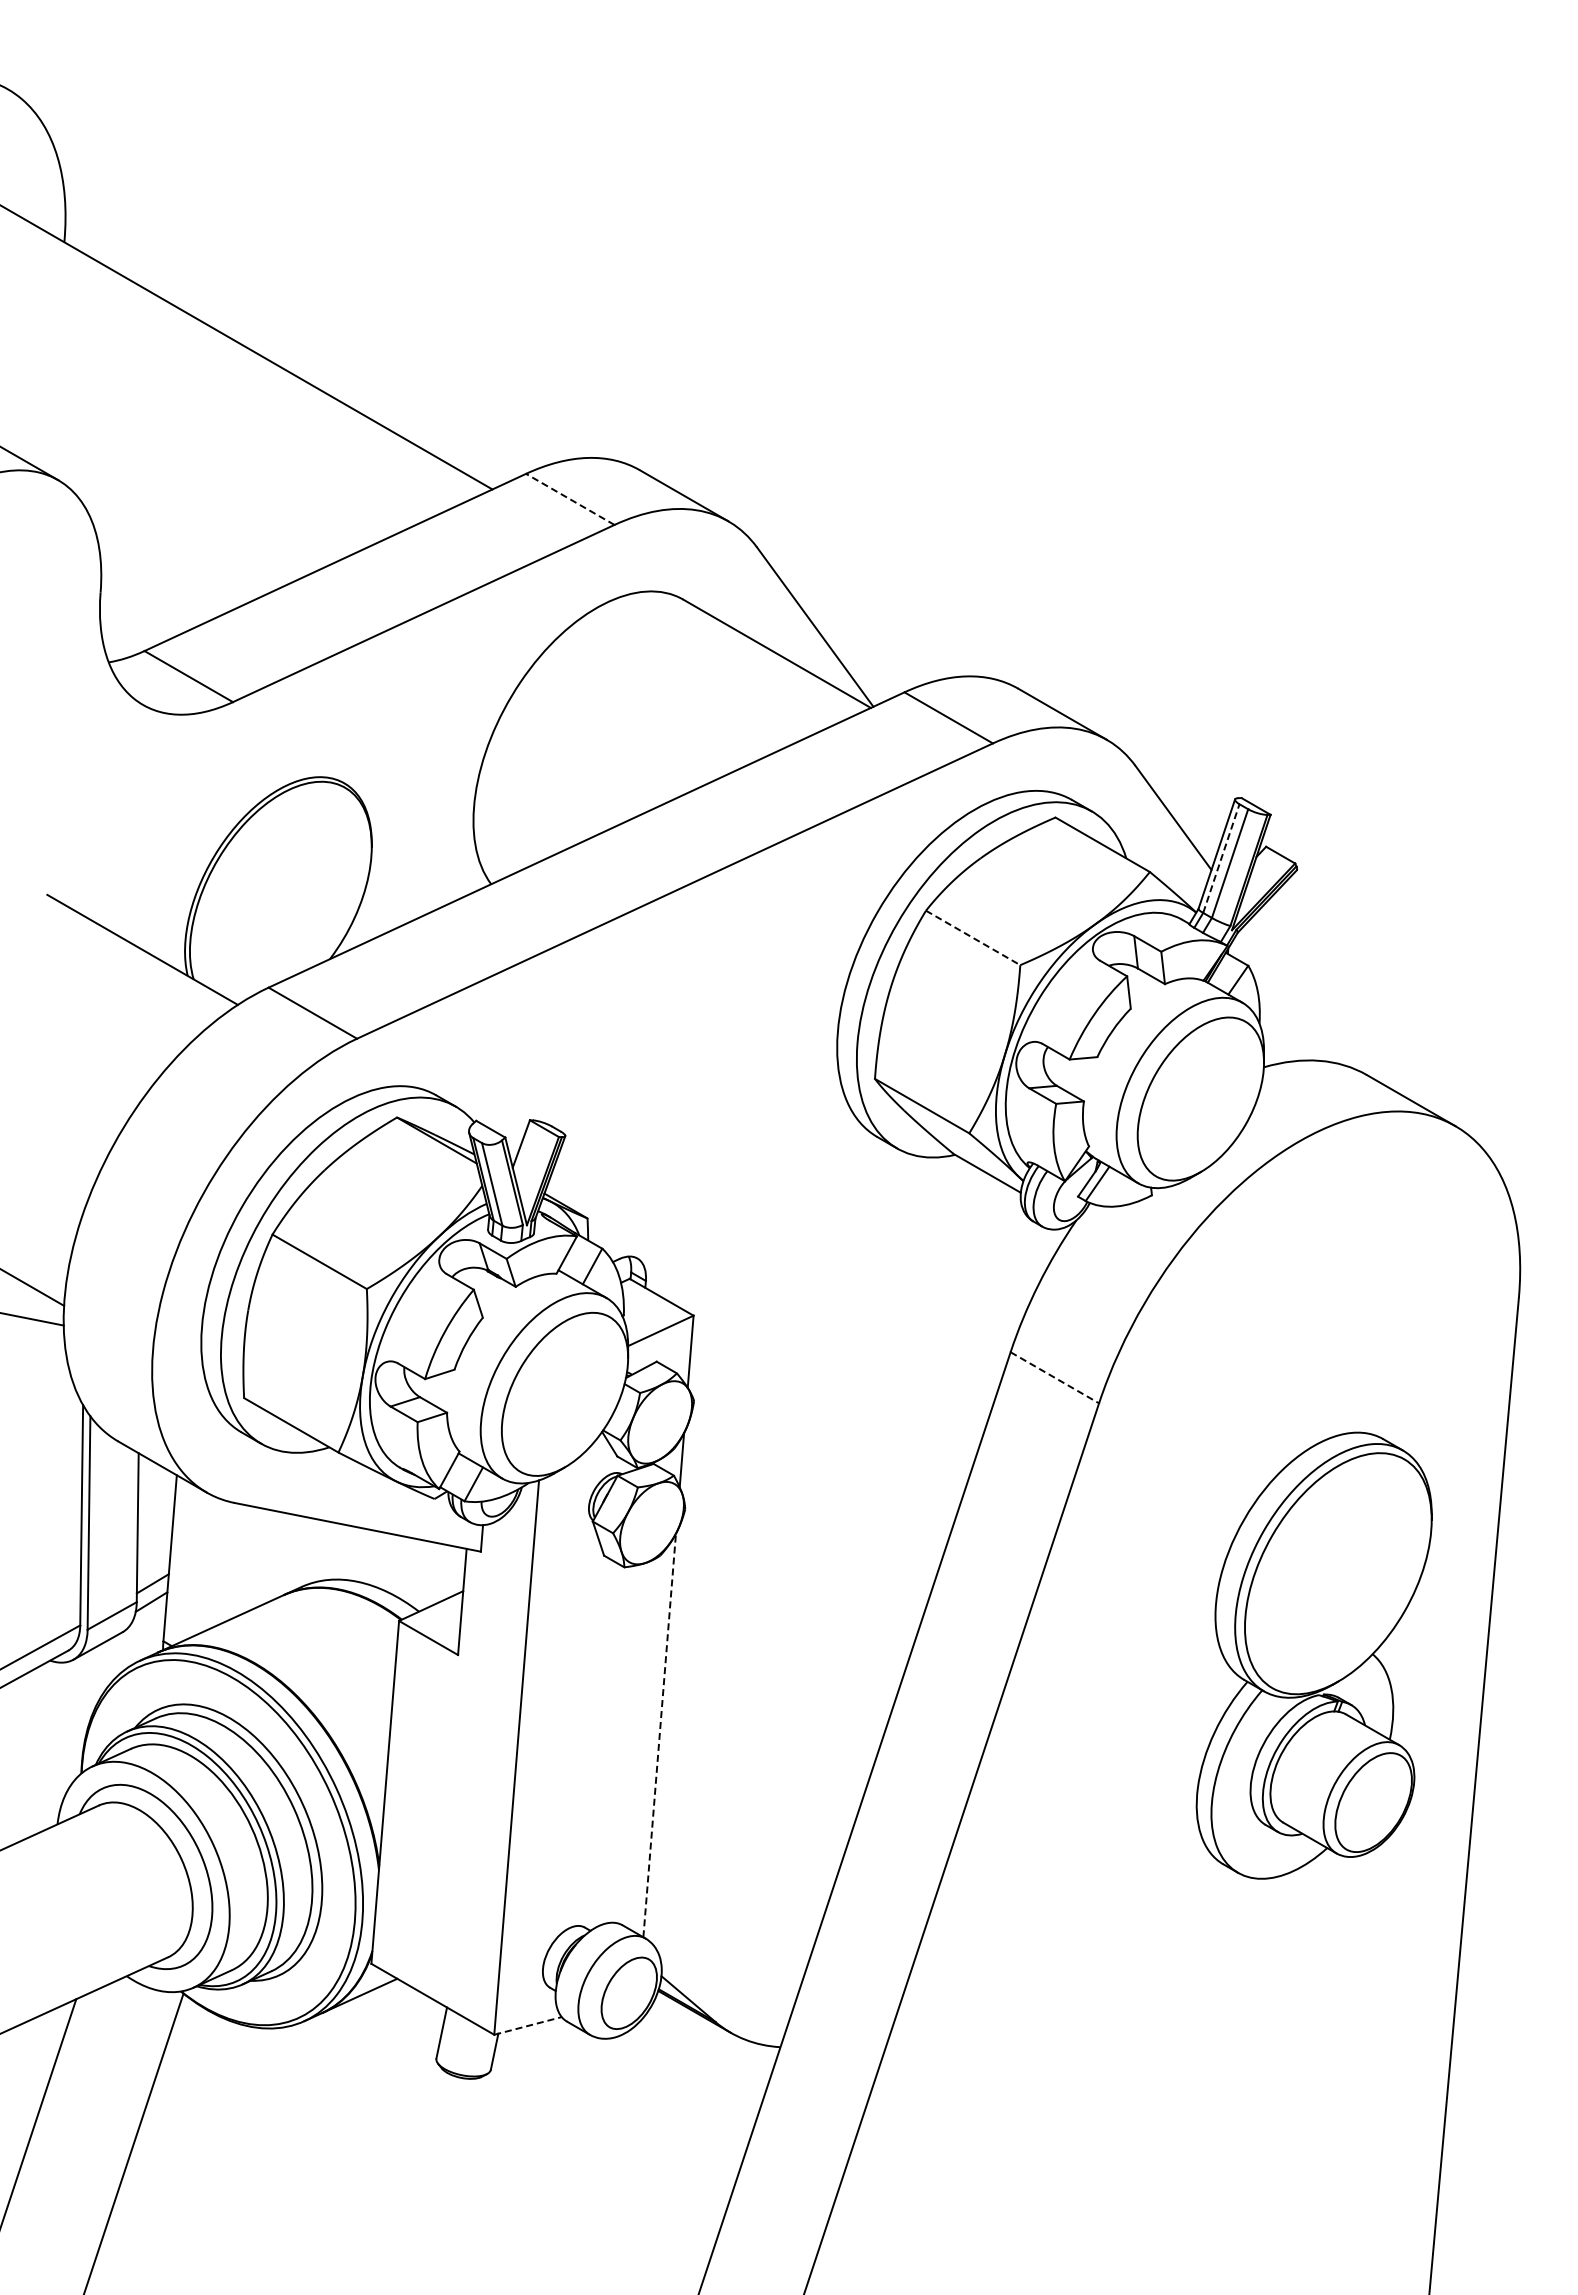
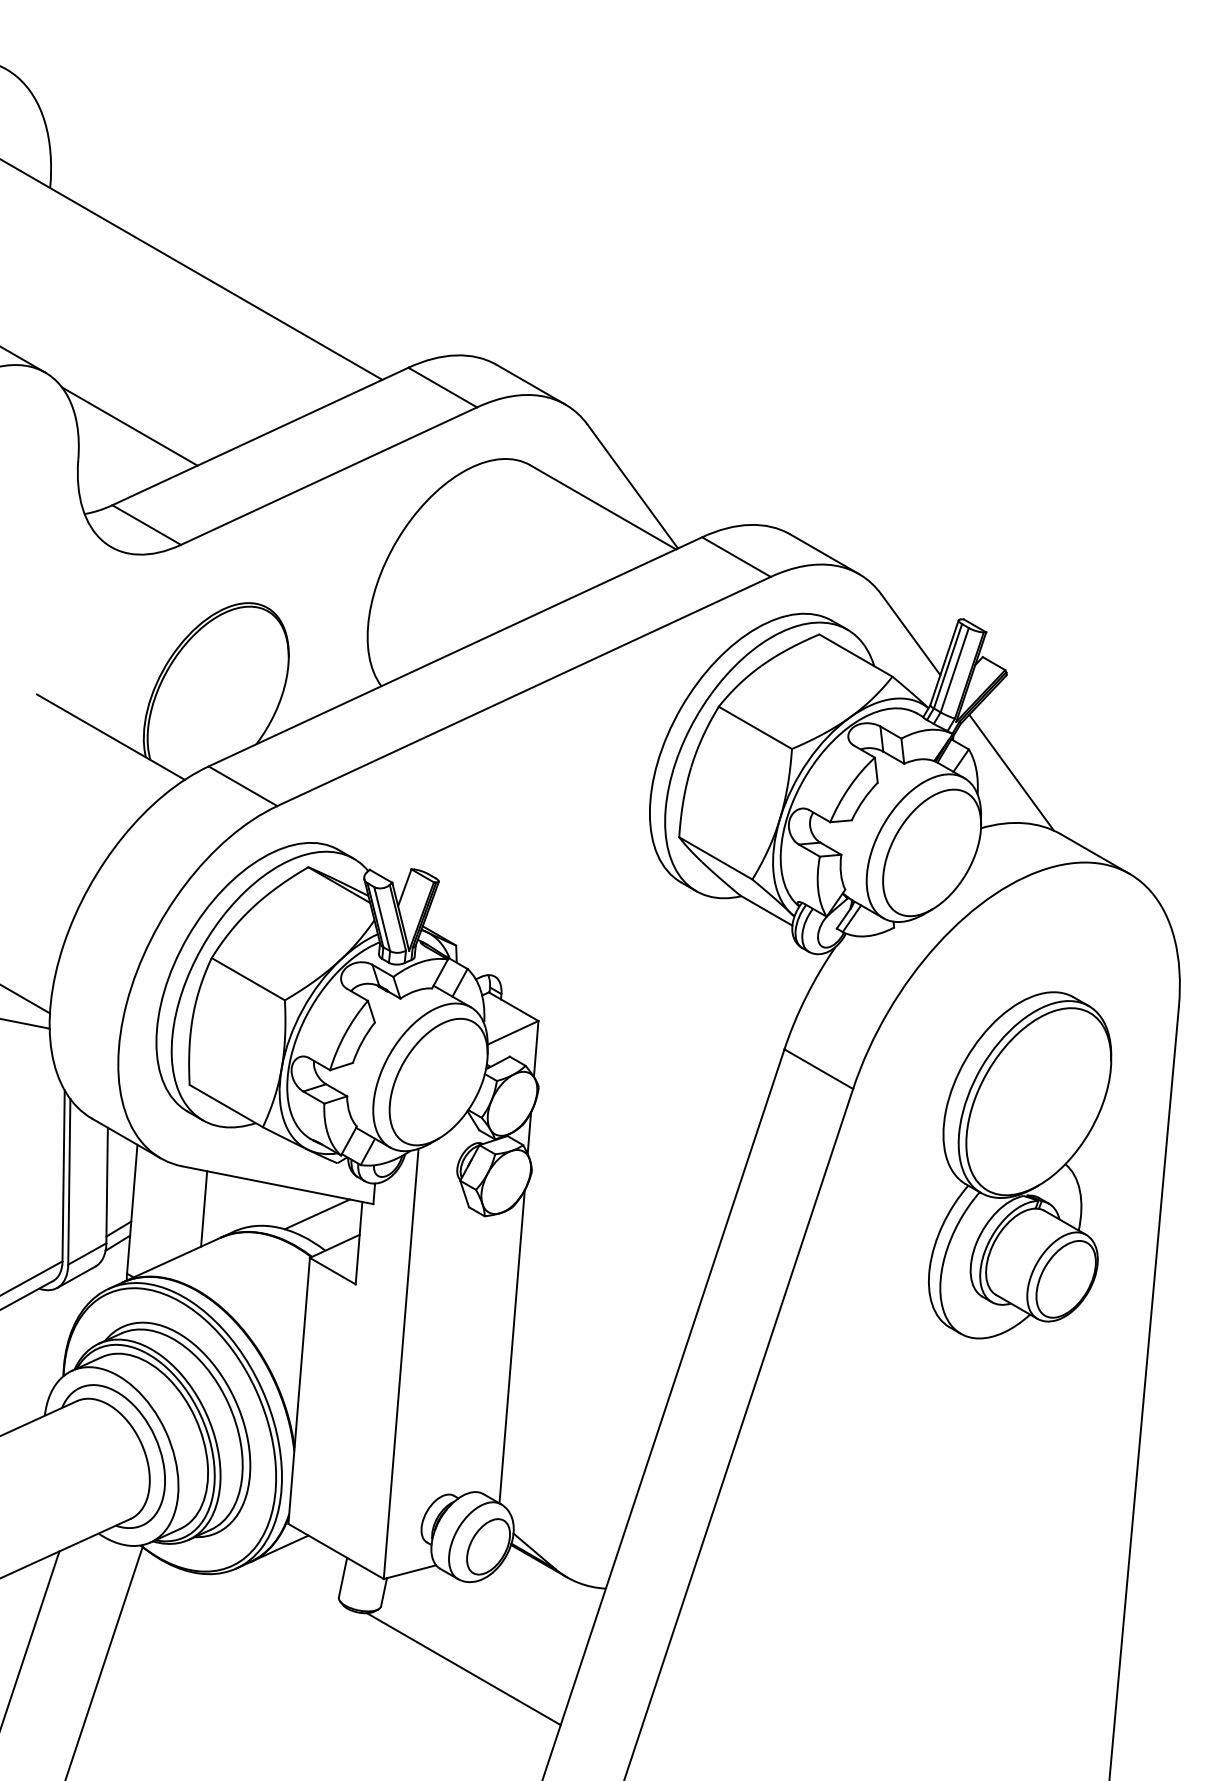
line: (569, 499) -> (442, 387), dashed -> solid
line: (166, 549) -> (129, 426), added
line: (1221, 858) -> (948, 666), dashed -> solid
line: (973, 938) -> (755, 728), dashed -> solid
line: (1302, 995) -> (1010, 772), added
line: (1055, 1378) -> (819, 1069), dashed -> solid
line: (262, 1557) -> (203, 1208), added
line: (408, 1564) -> (317, 1214), added
part: (1313, 1655) -> (1019, 1165), moved
line: (659, 1734) -> (512, 1346), dashed -> solid
line: (528, 2025) -> (410, 1571), dashed -> solid
line: (597, 2150) -> (463, 1668), added

